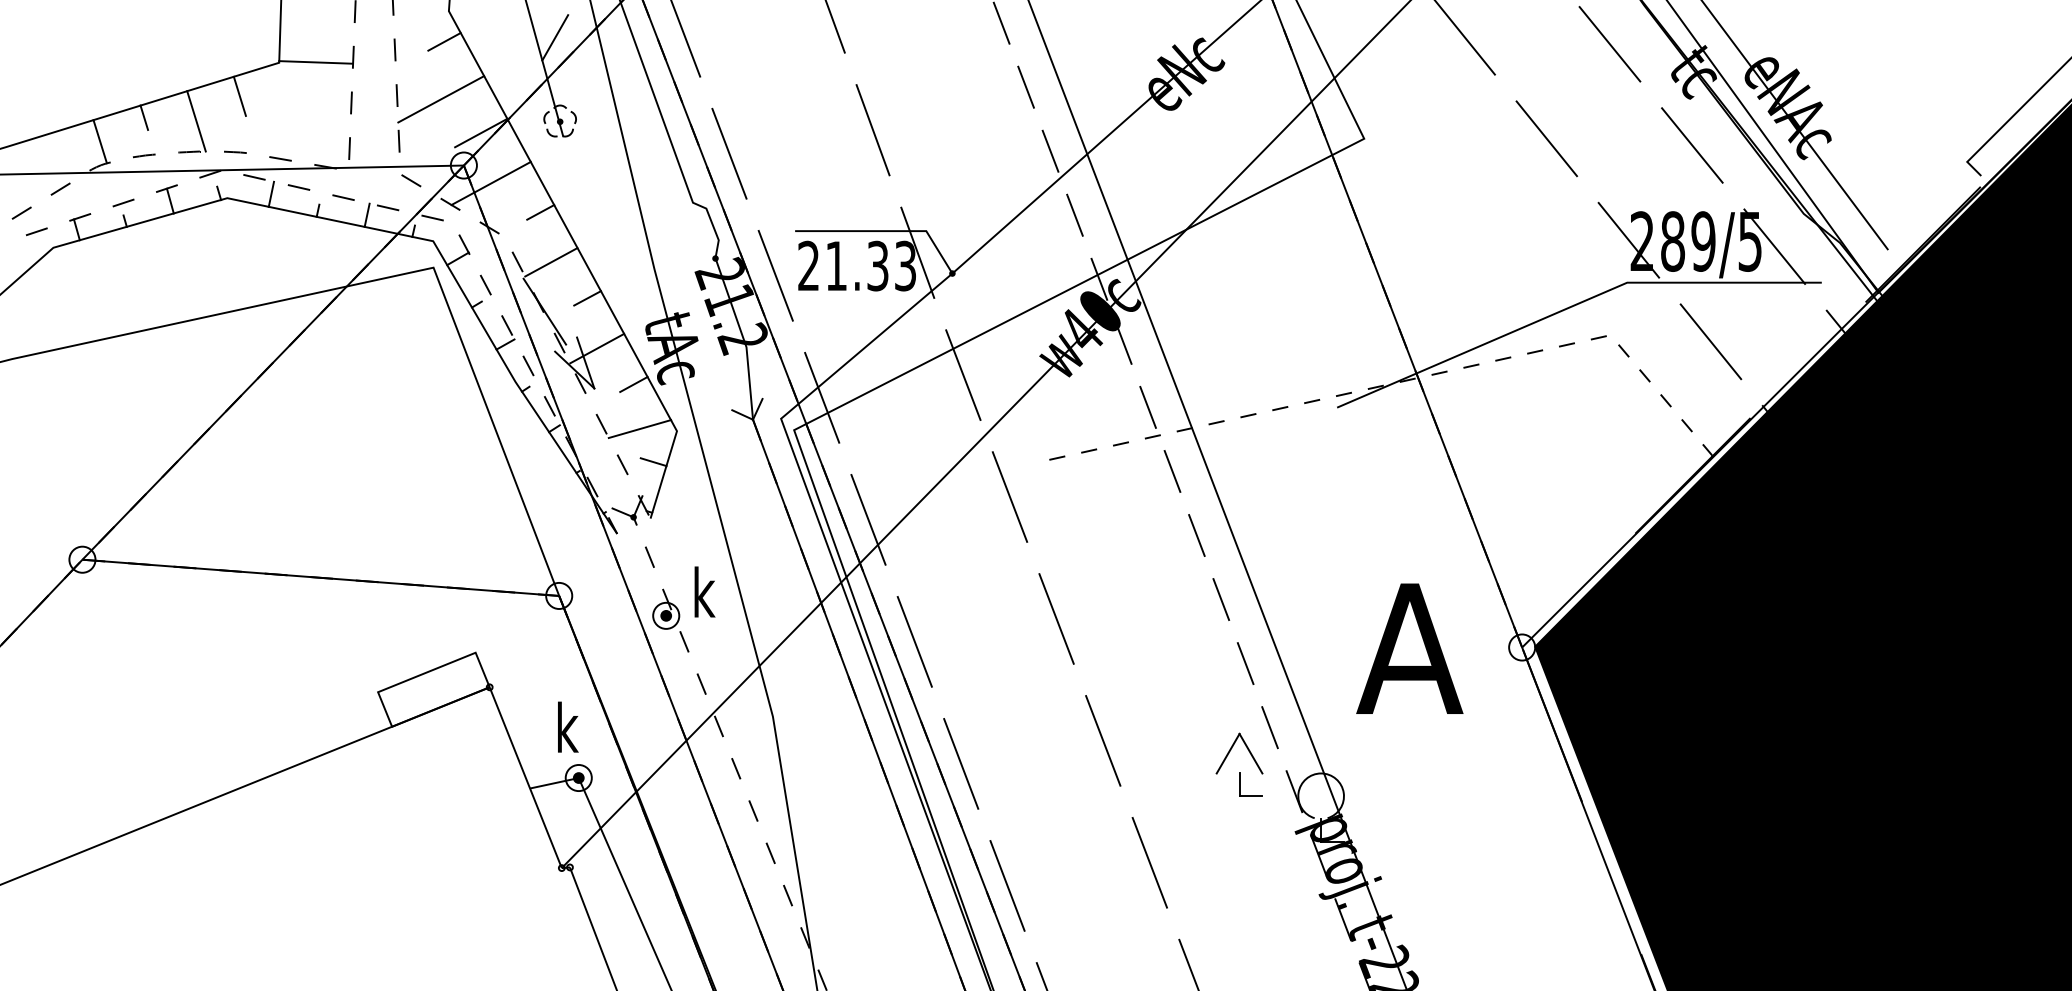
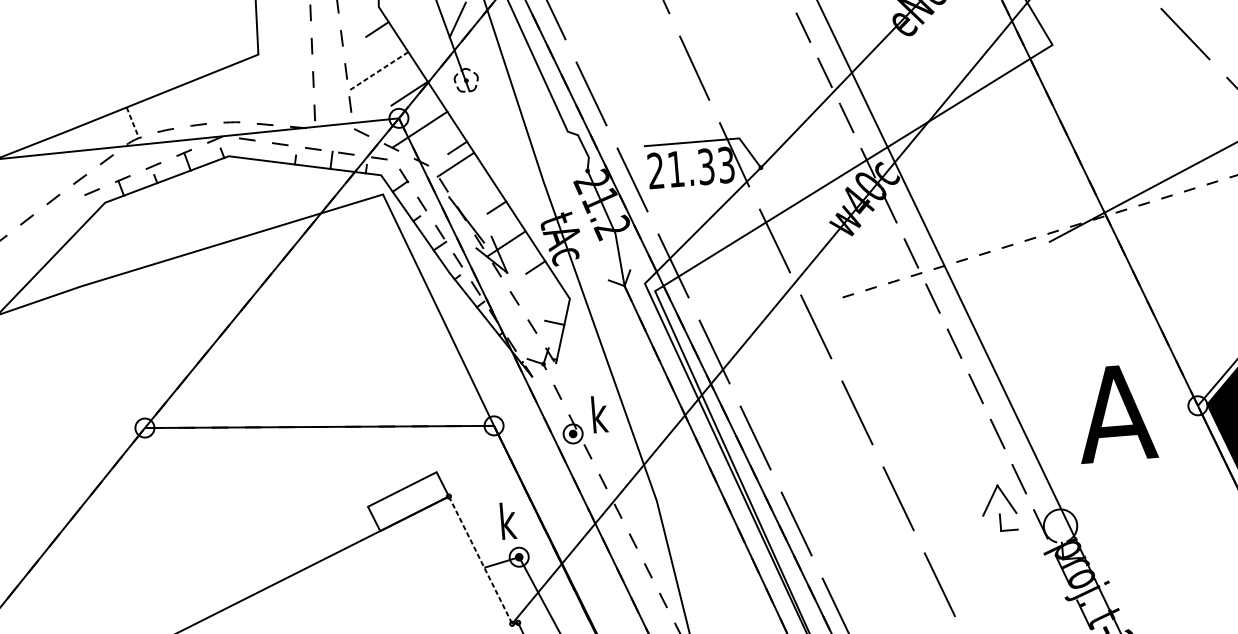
line: (315, 62) -> (284, 52), removed
line: (239, 95) -> (231, 80), removed
line: (441, 99) -> (378, 71), solid -> dashed
line: (144, 117) -> (163, 102), removed
line: (196, 121) -> (201, 102), removed
line: (100, 141) -> (133, 122), solid -> dashed
line: (271, 193) -> (260, 150), removed
line: (551, 262) -> (455, 164), moved
line: (639, 429) -> (542, 299), removed
line: (525, 778) -> (480, 560), solid -> dashed

